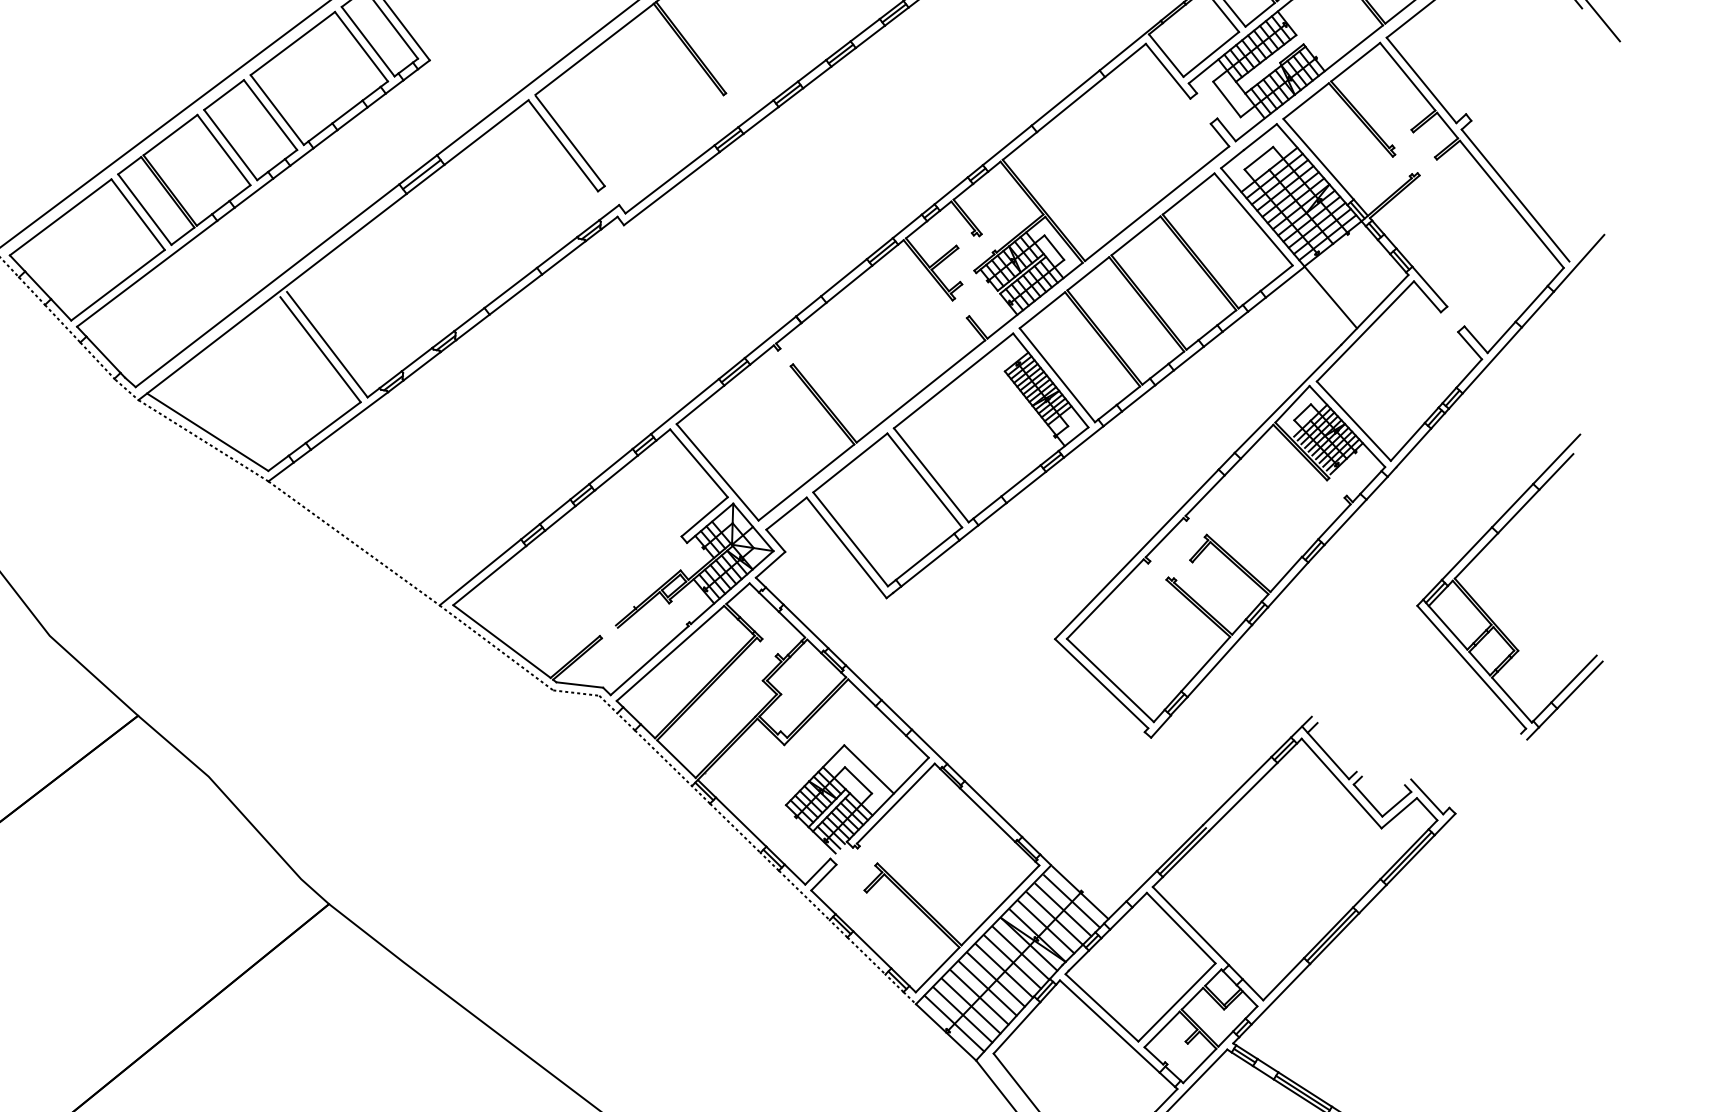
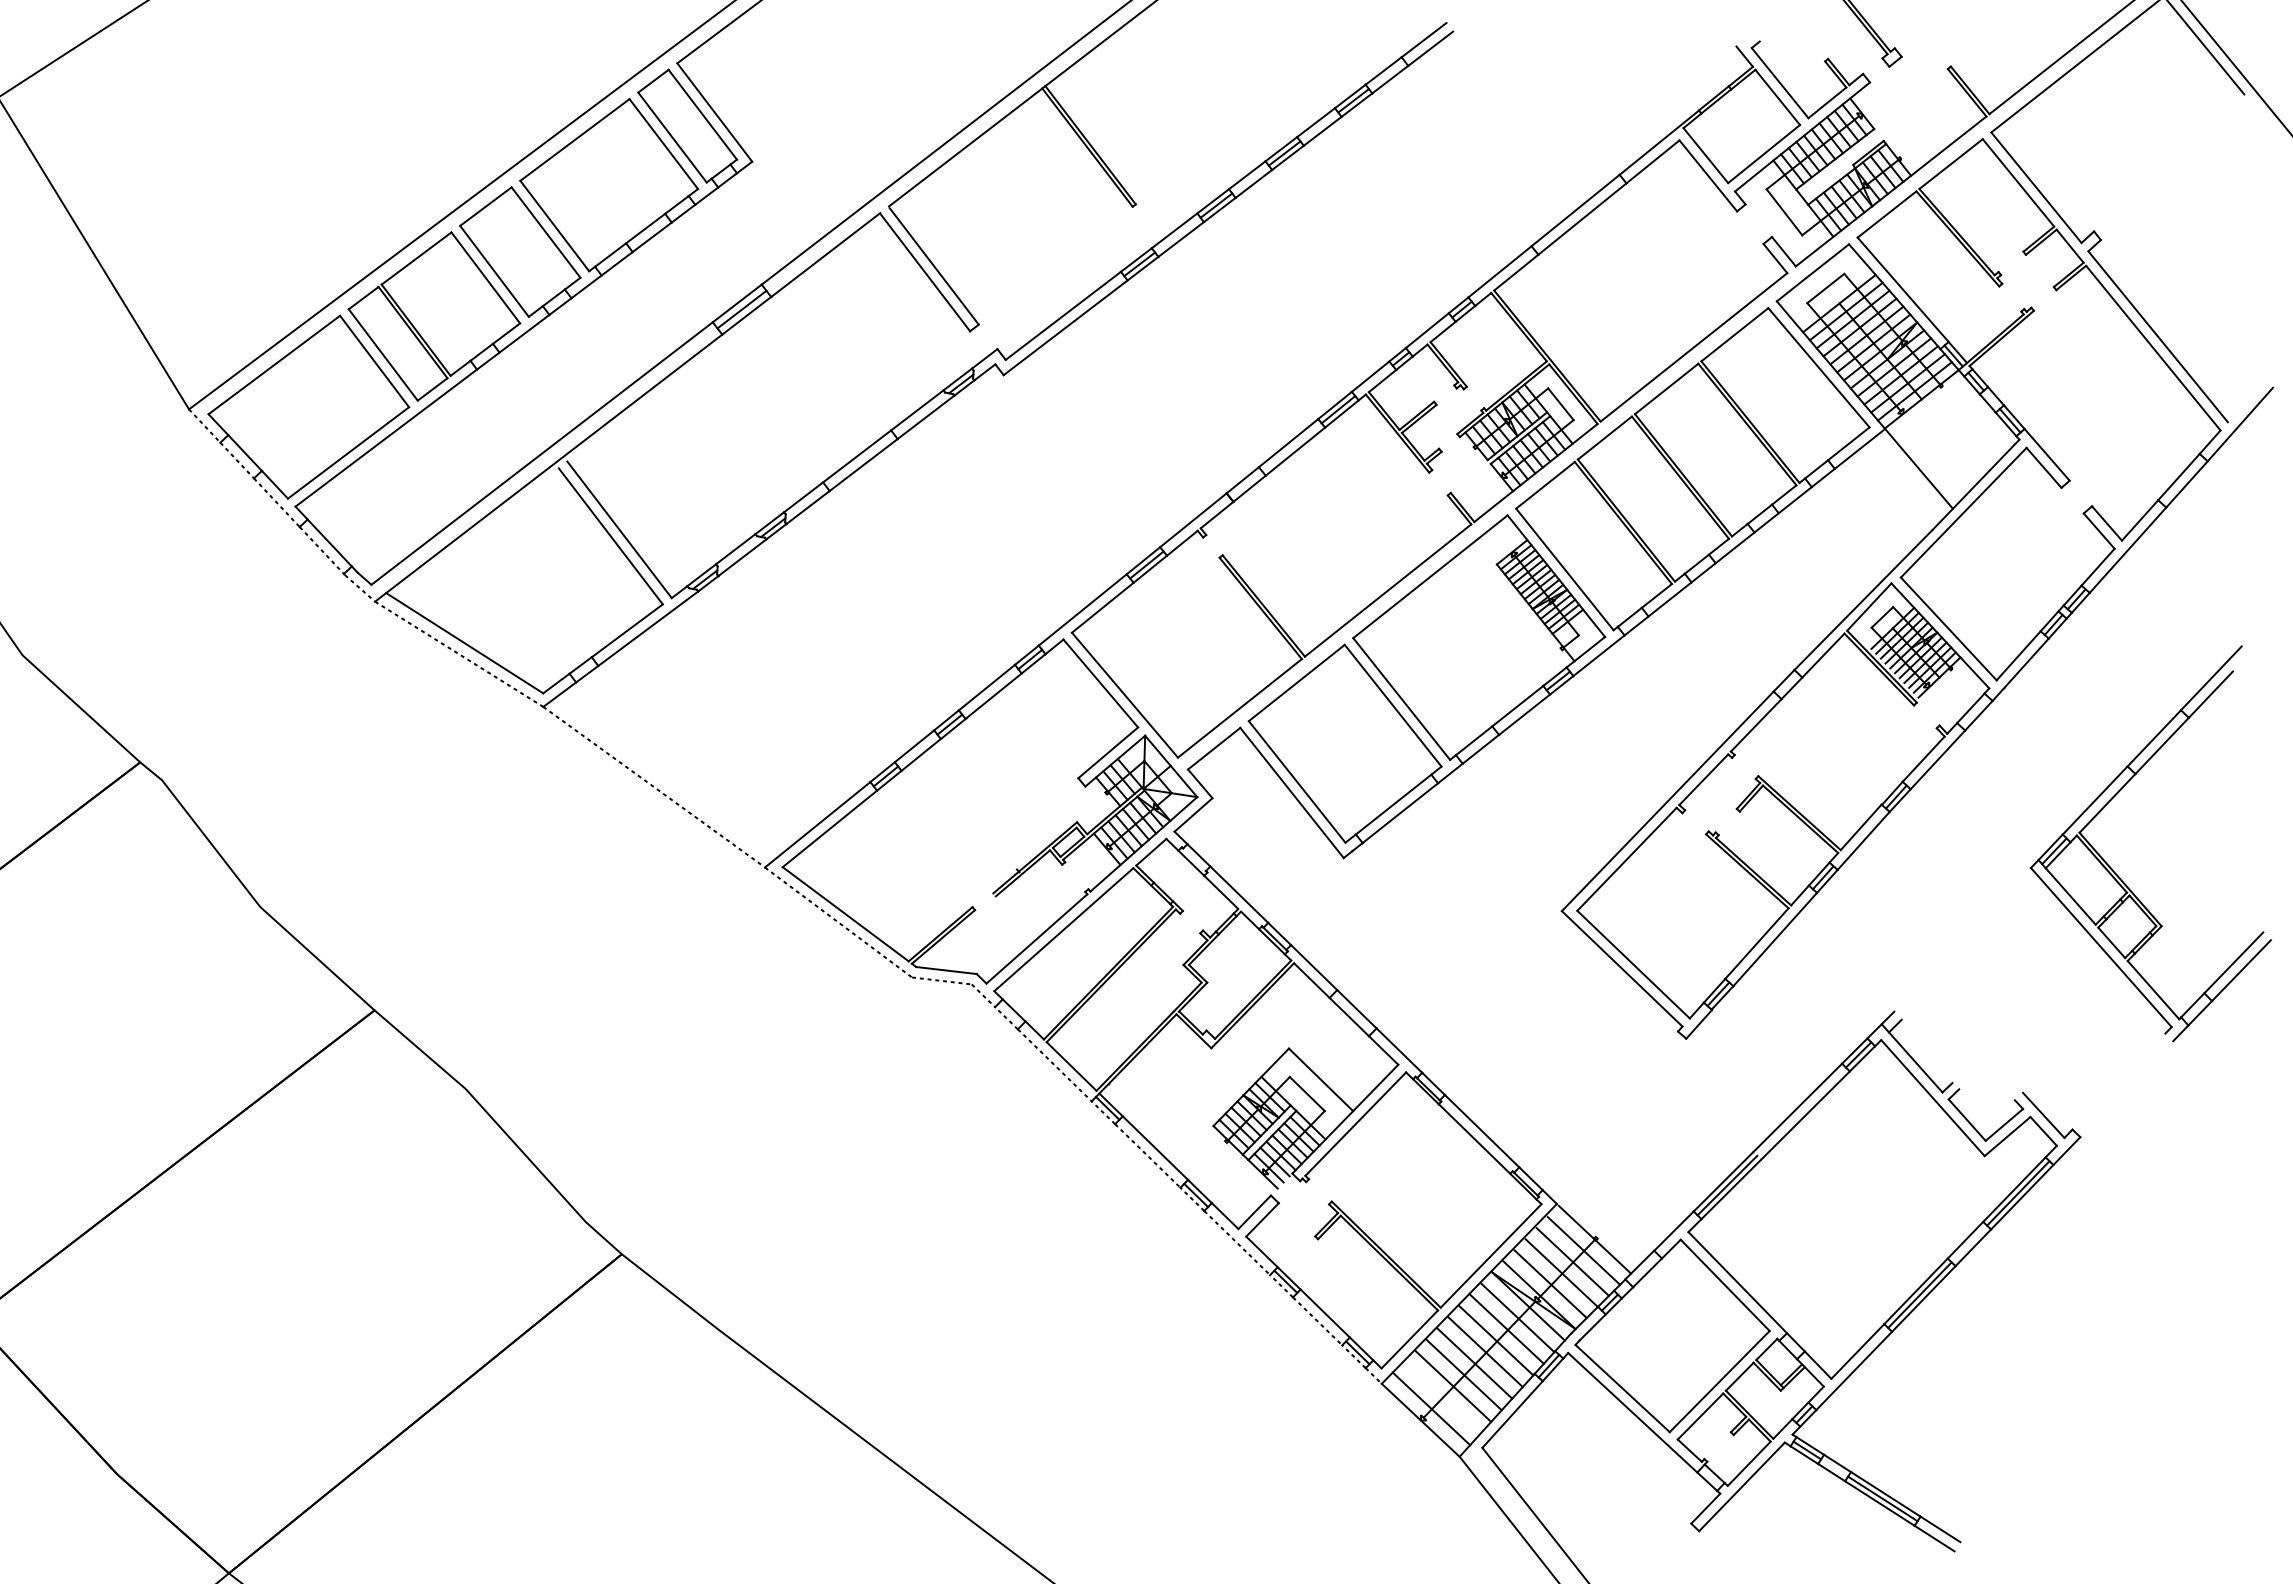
line: (962, 1014) -> (1441, 1397), removed

